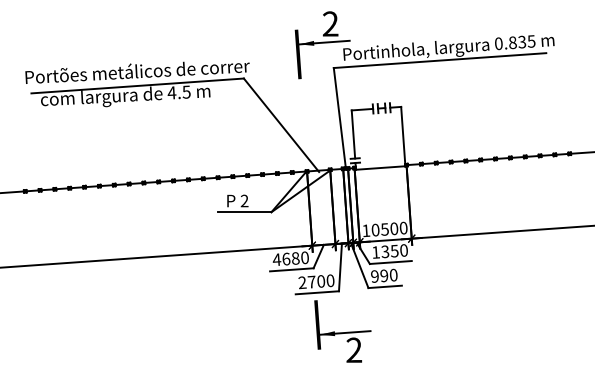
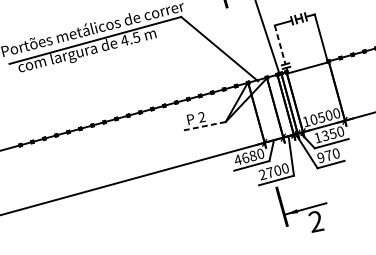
line: (353, 134) -> (280, 44), solid -> dashed
line: (244, 212) -> (203, 126), solid -> dashed
text: (384, 275) -> (328, 155), 990 -> 970

